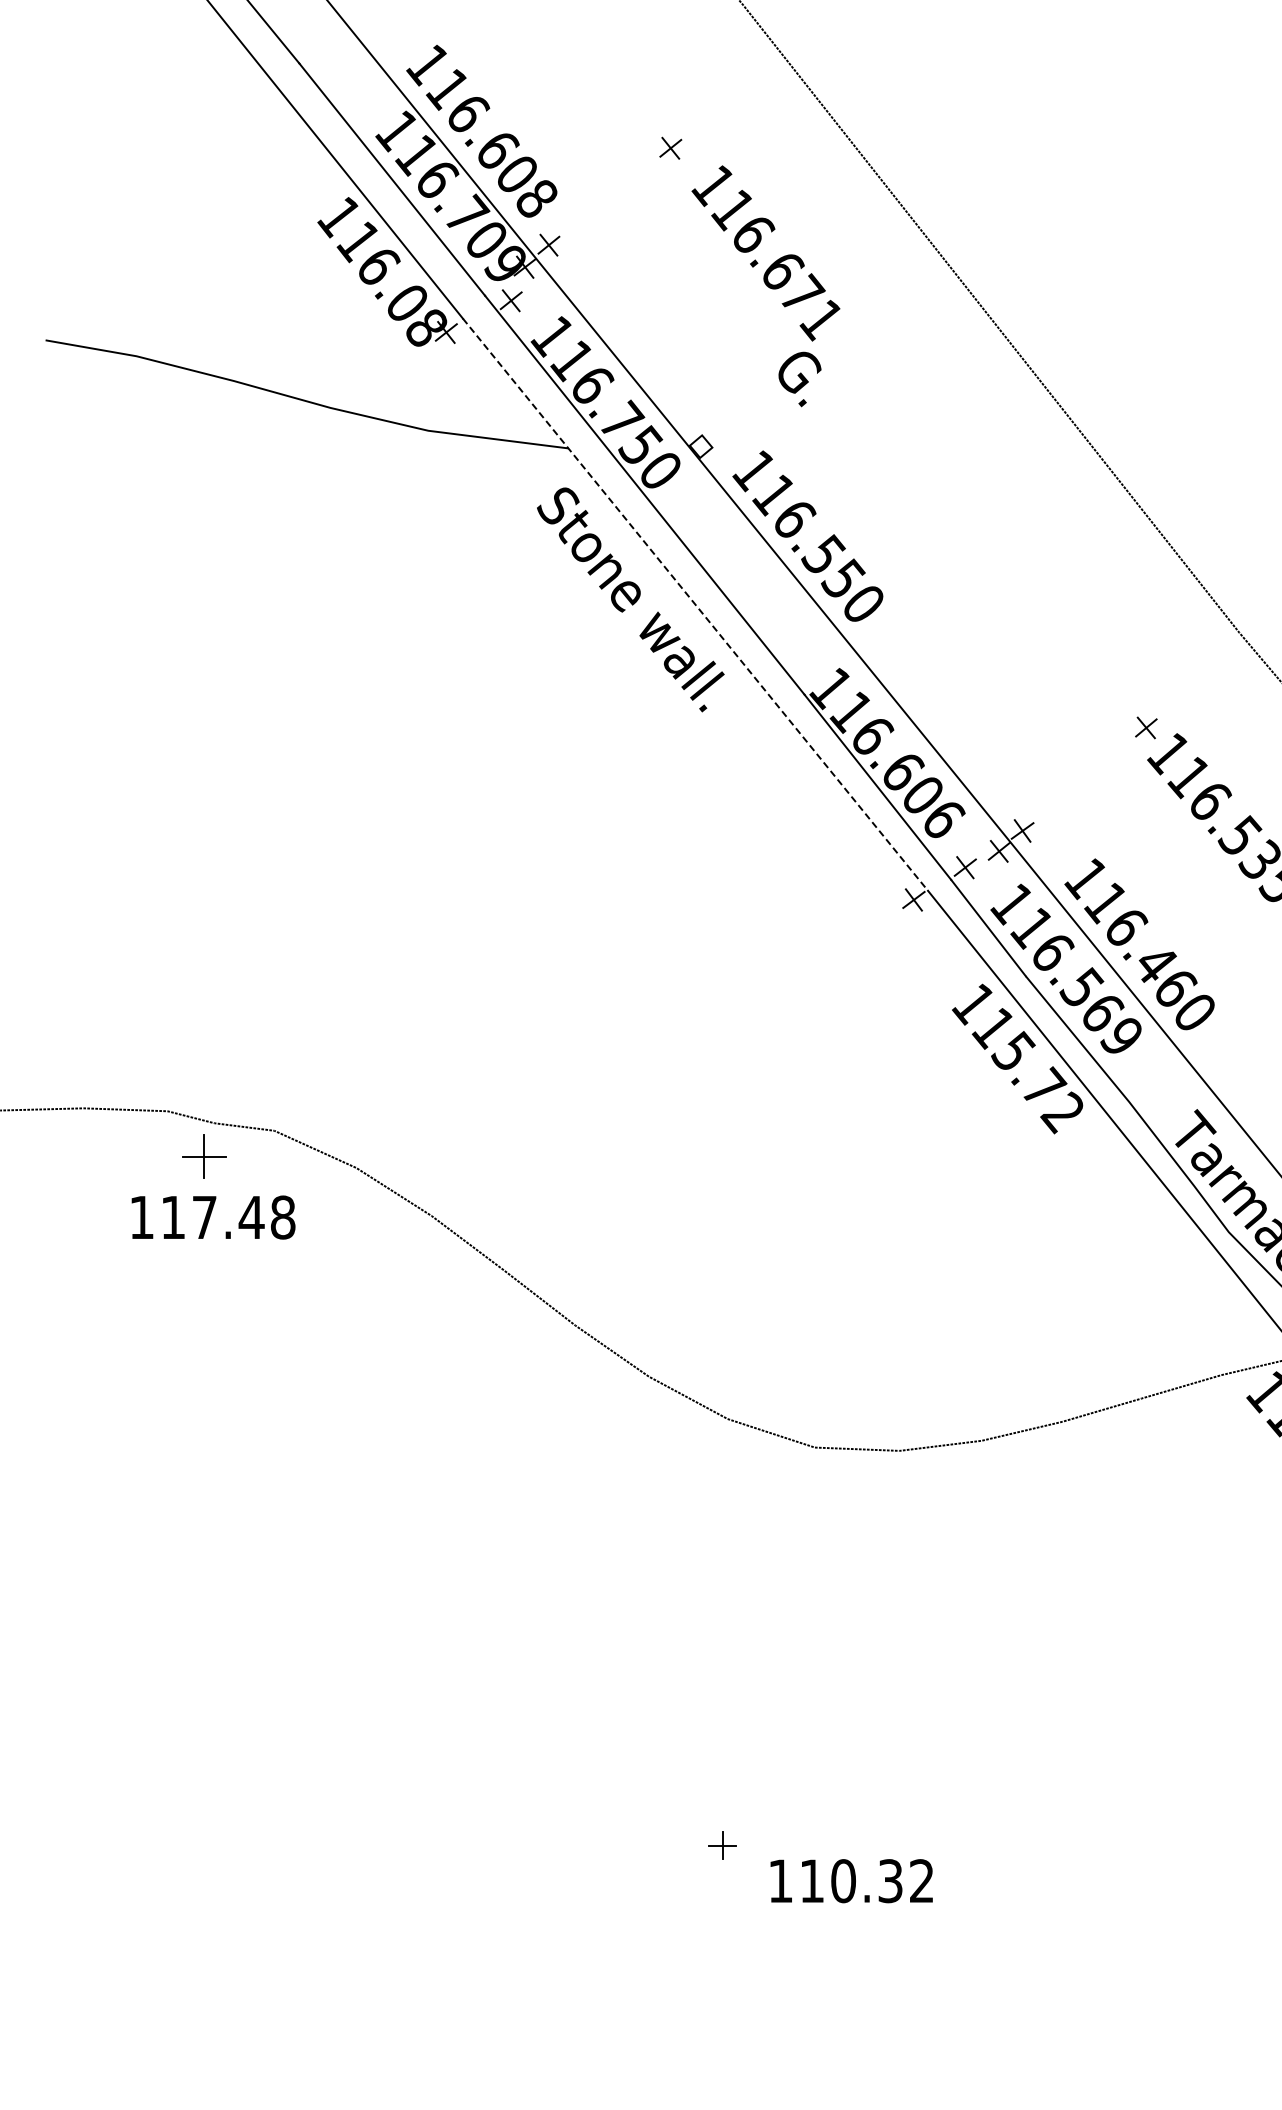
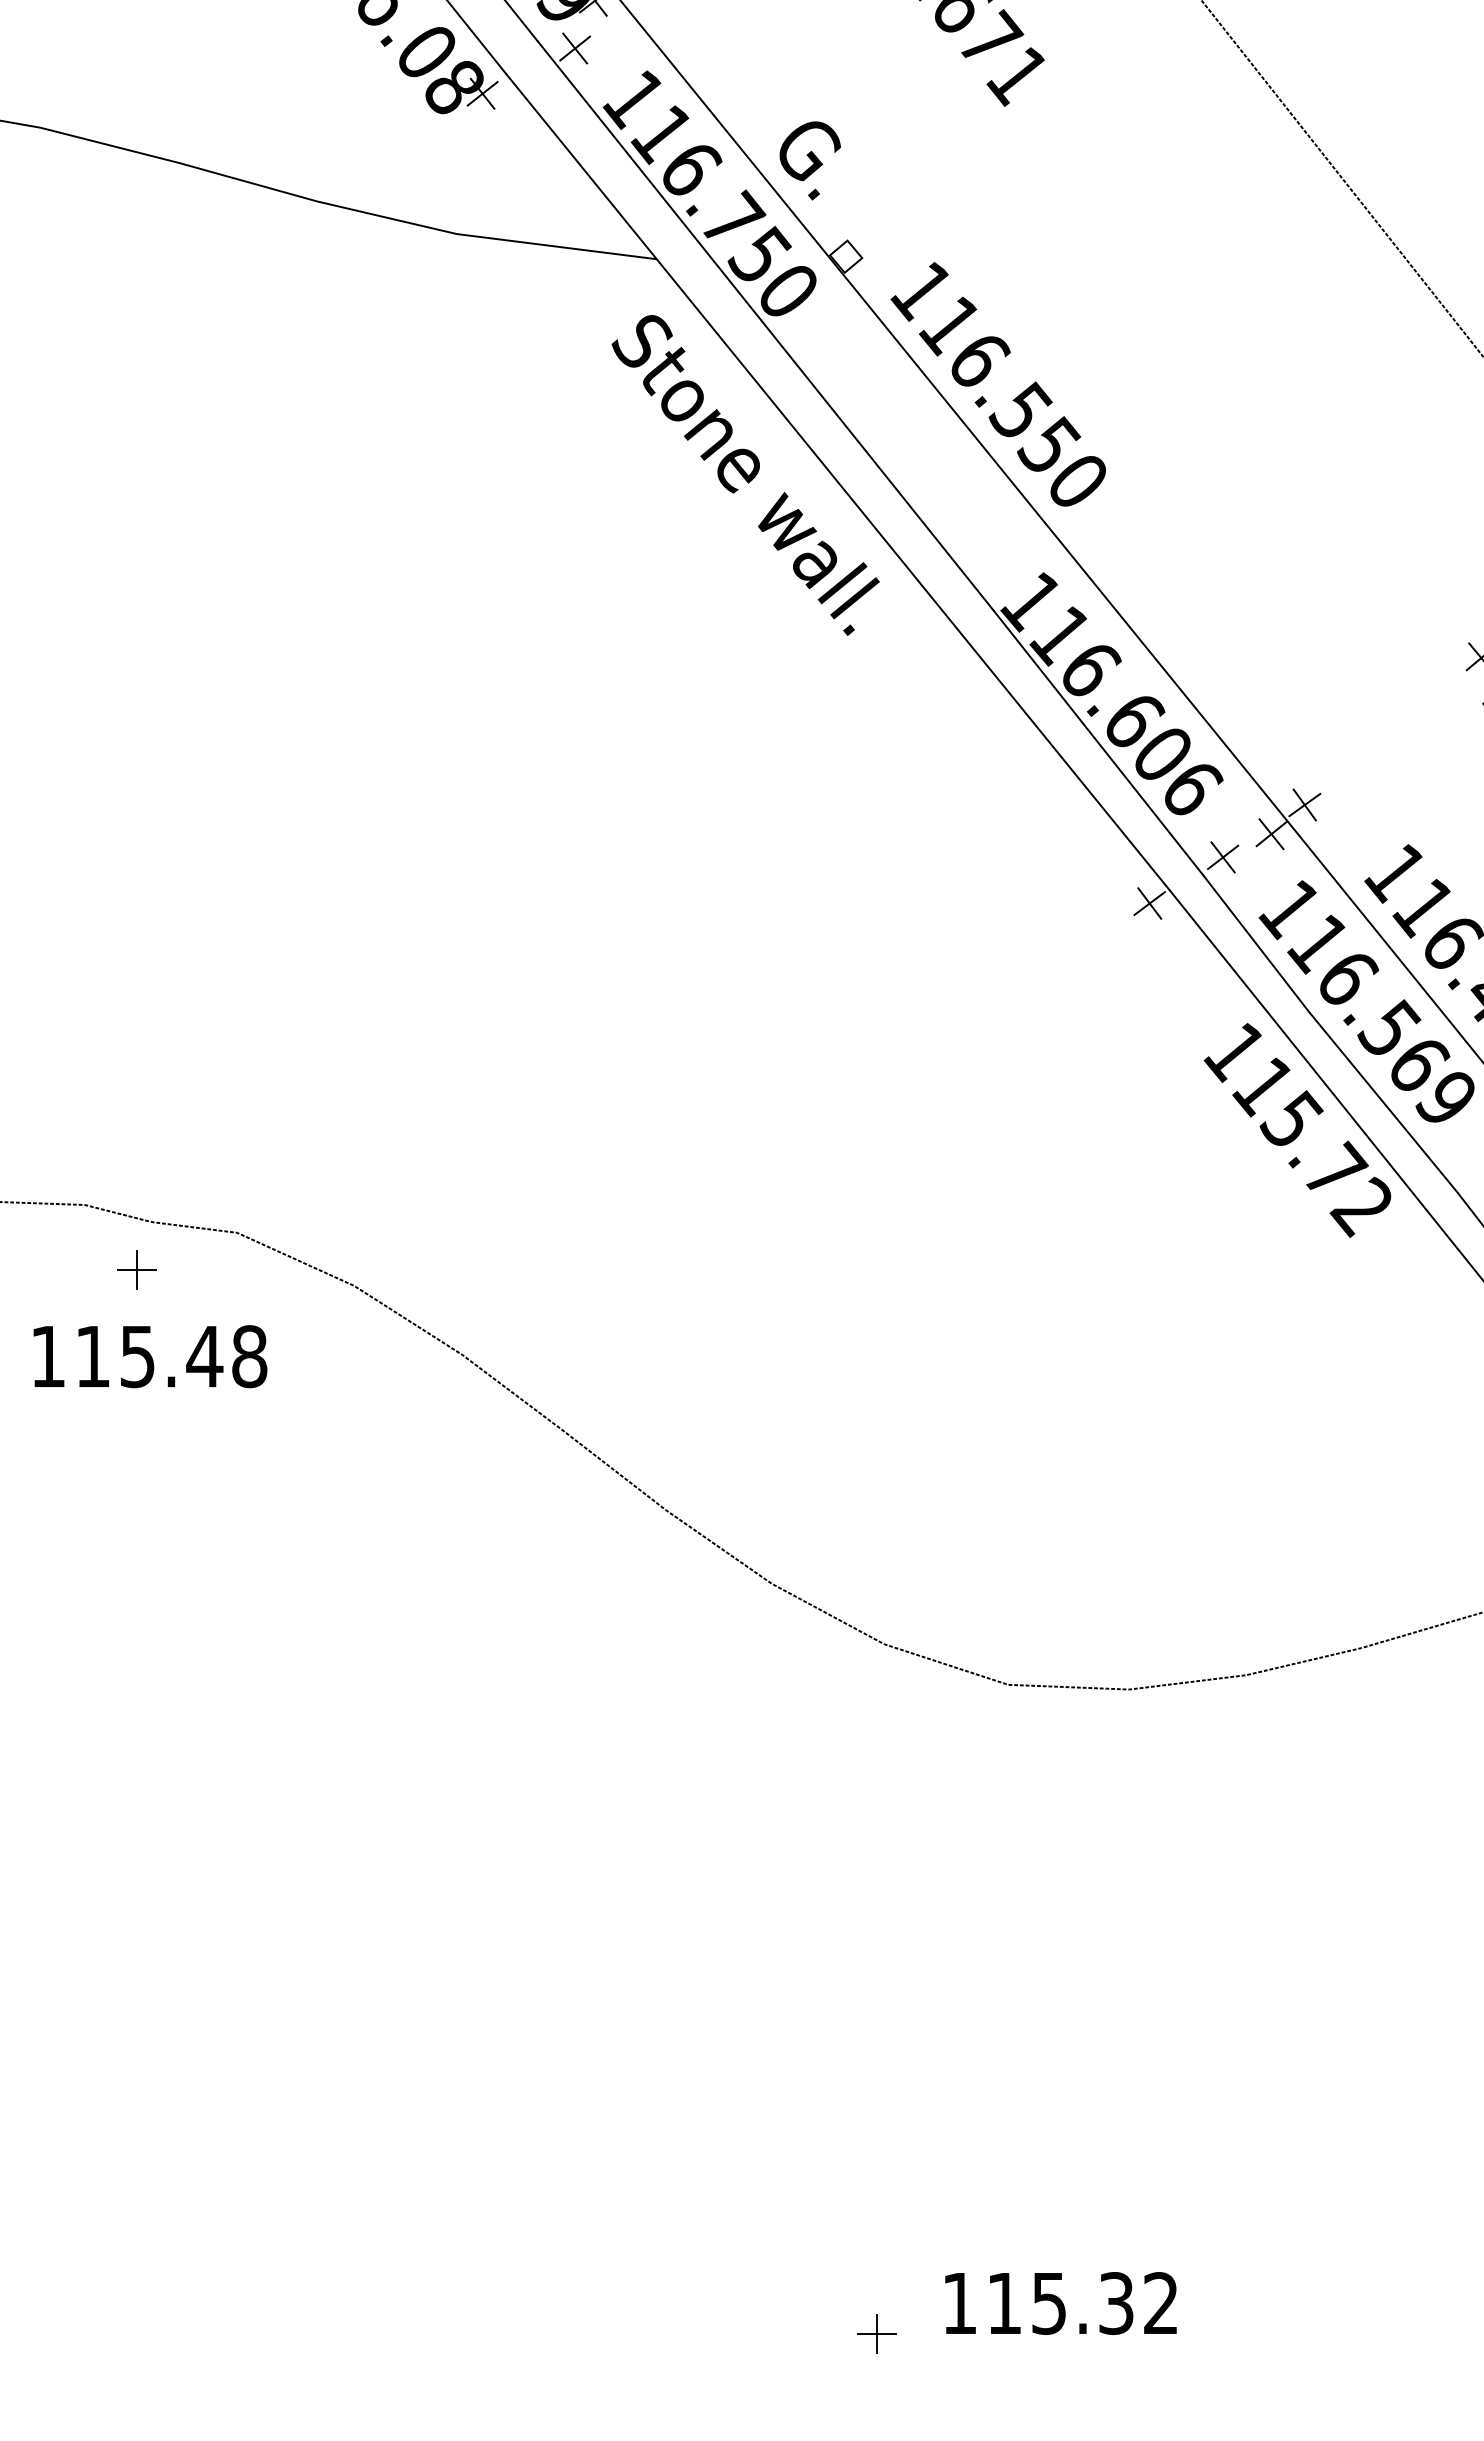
text: (799, 379) -> (809, 160), moved
line: (695, 604) -> (838, 481), dashed -> solid
part: (204, 1156) -> (137, 1269), size x0.62
text: (204, 1217) -> (137, 1356), 117.48 -> 115.48
part: (722, 1845) -> (876, 2333), moved
text: (843, 1881) -> (1049, 2303), 110.32 -> 115.32

